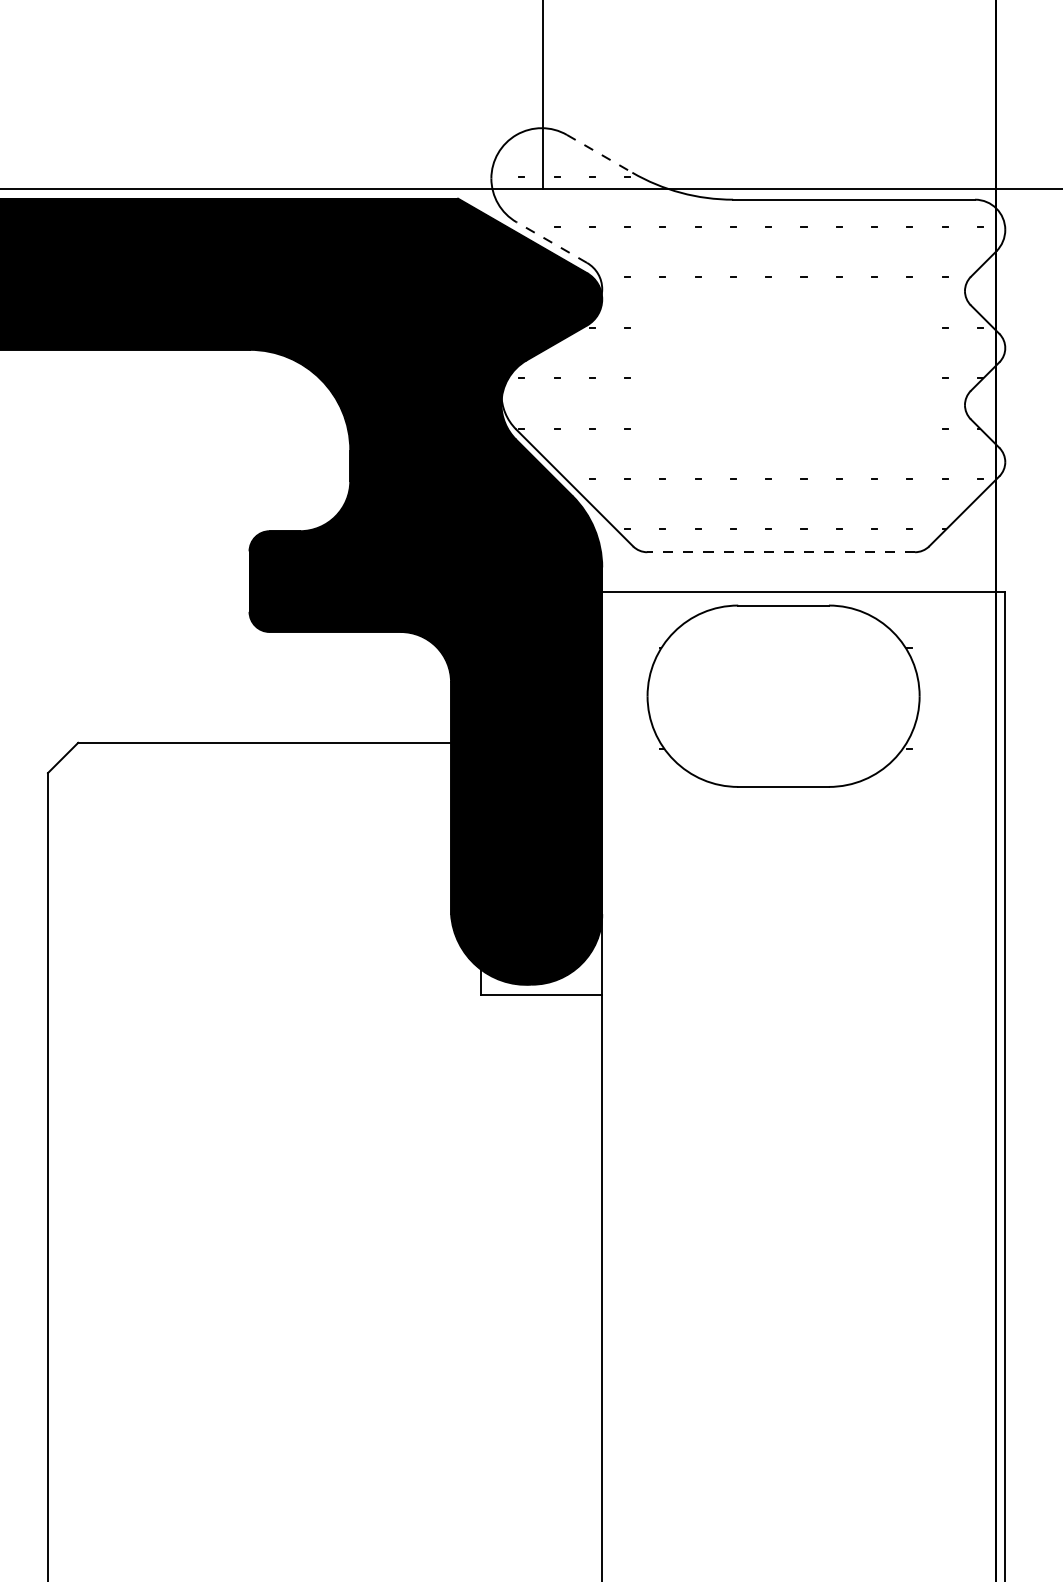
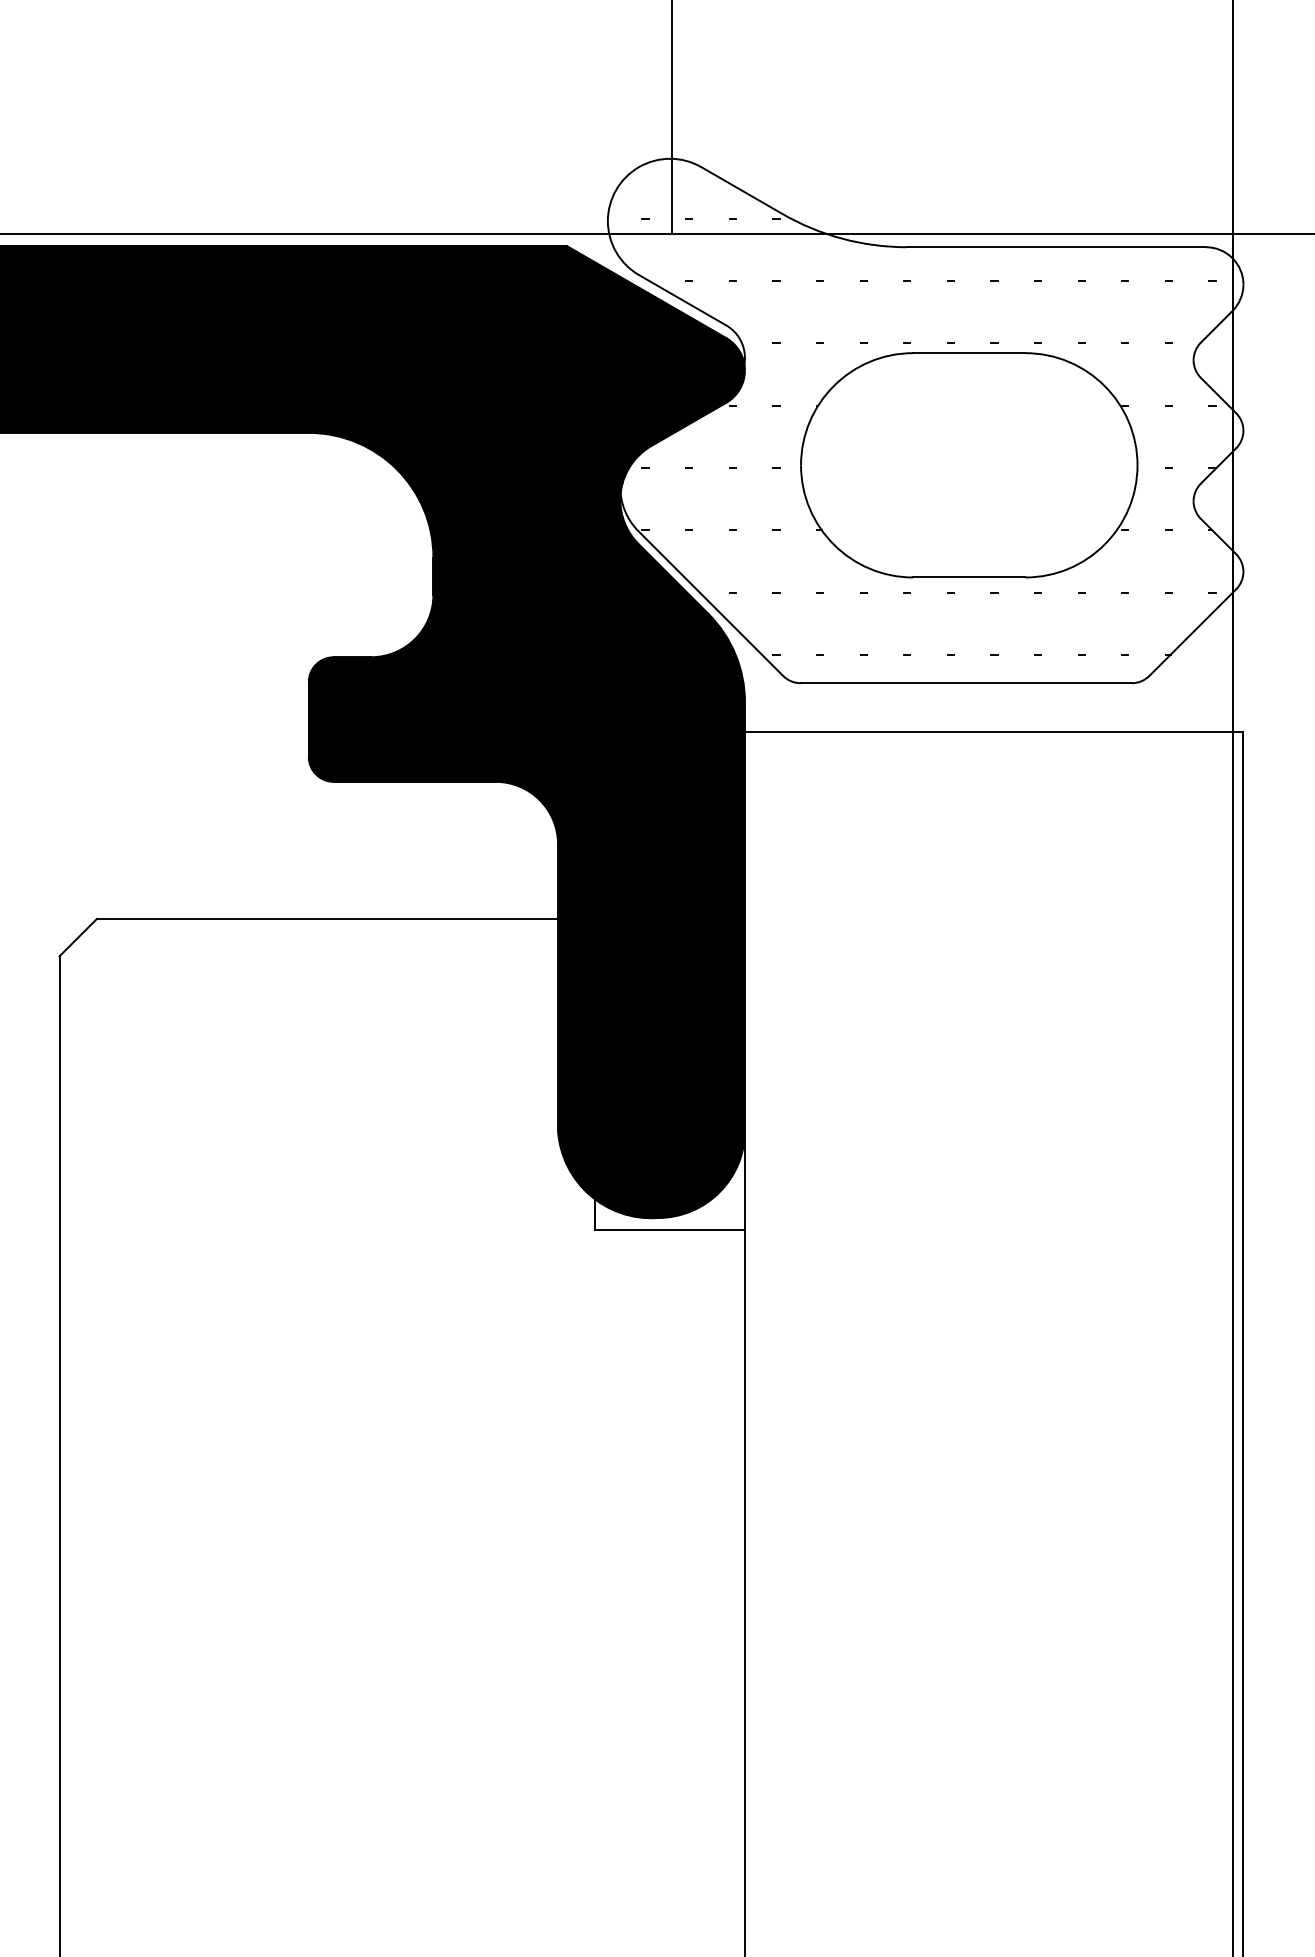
line: (599, 153) -> (741, 190), dashed -> solid
line: (551, 242) -> (682, 300), dashed -> solid
line: (781, 552) -> (966, 683), dashed -> solid
part: (783, 696) -> (969, 465), moved

